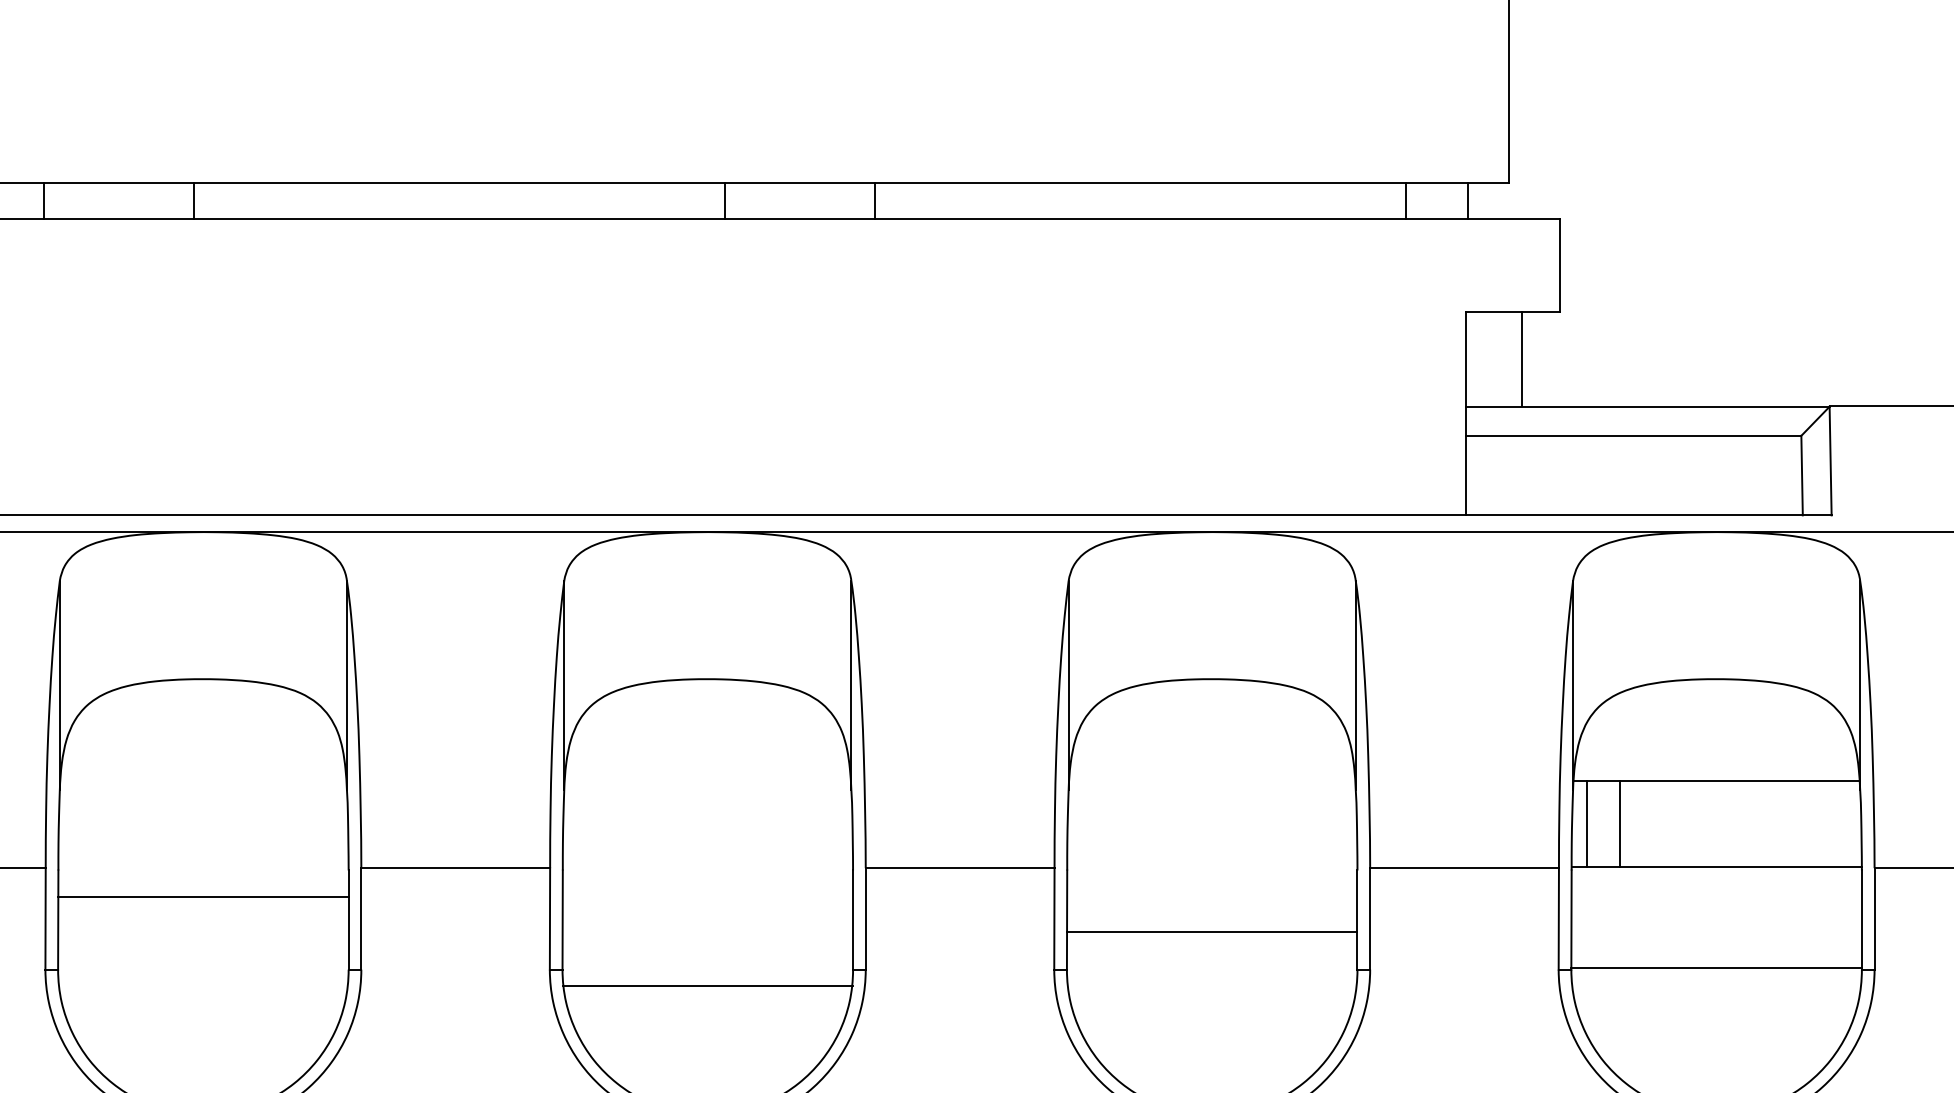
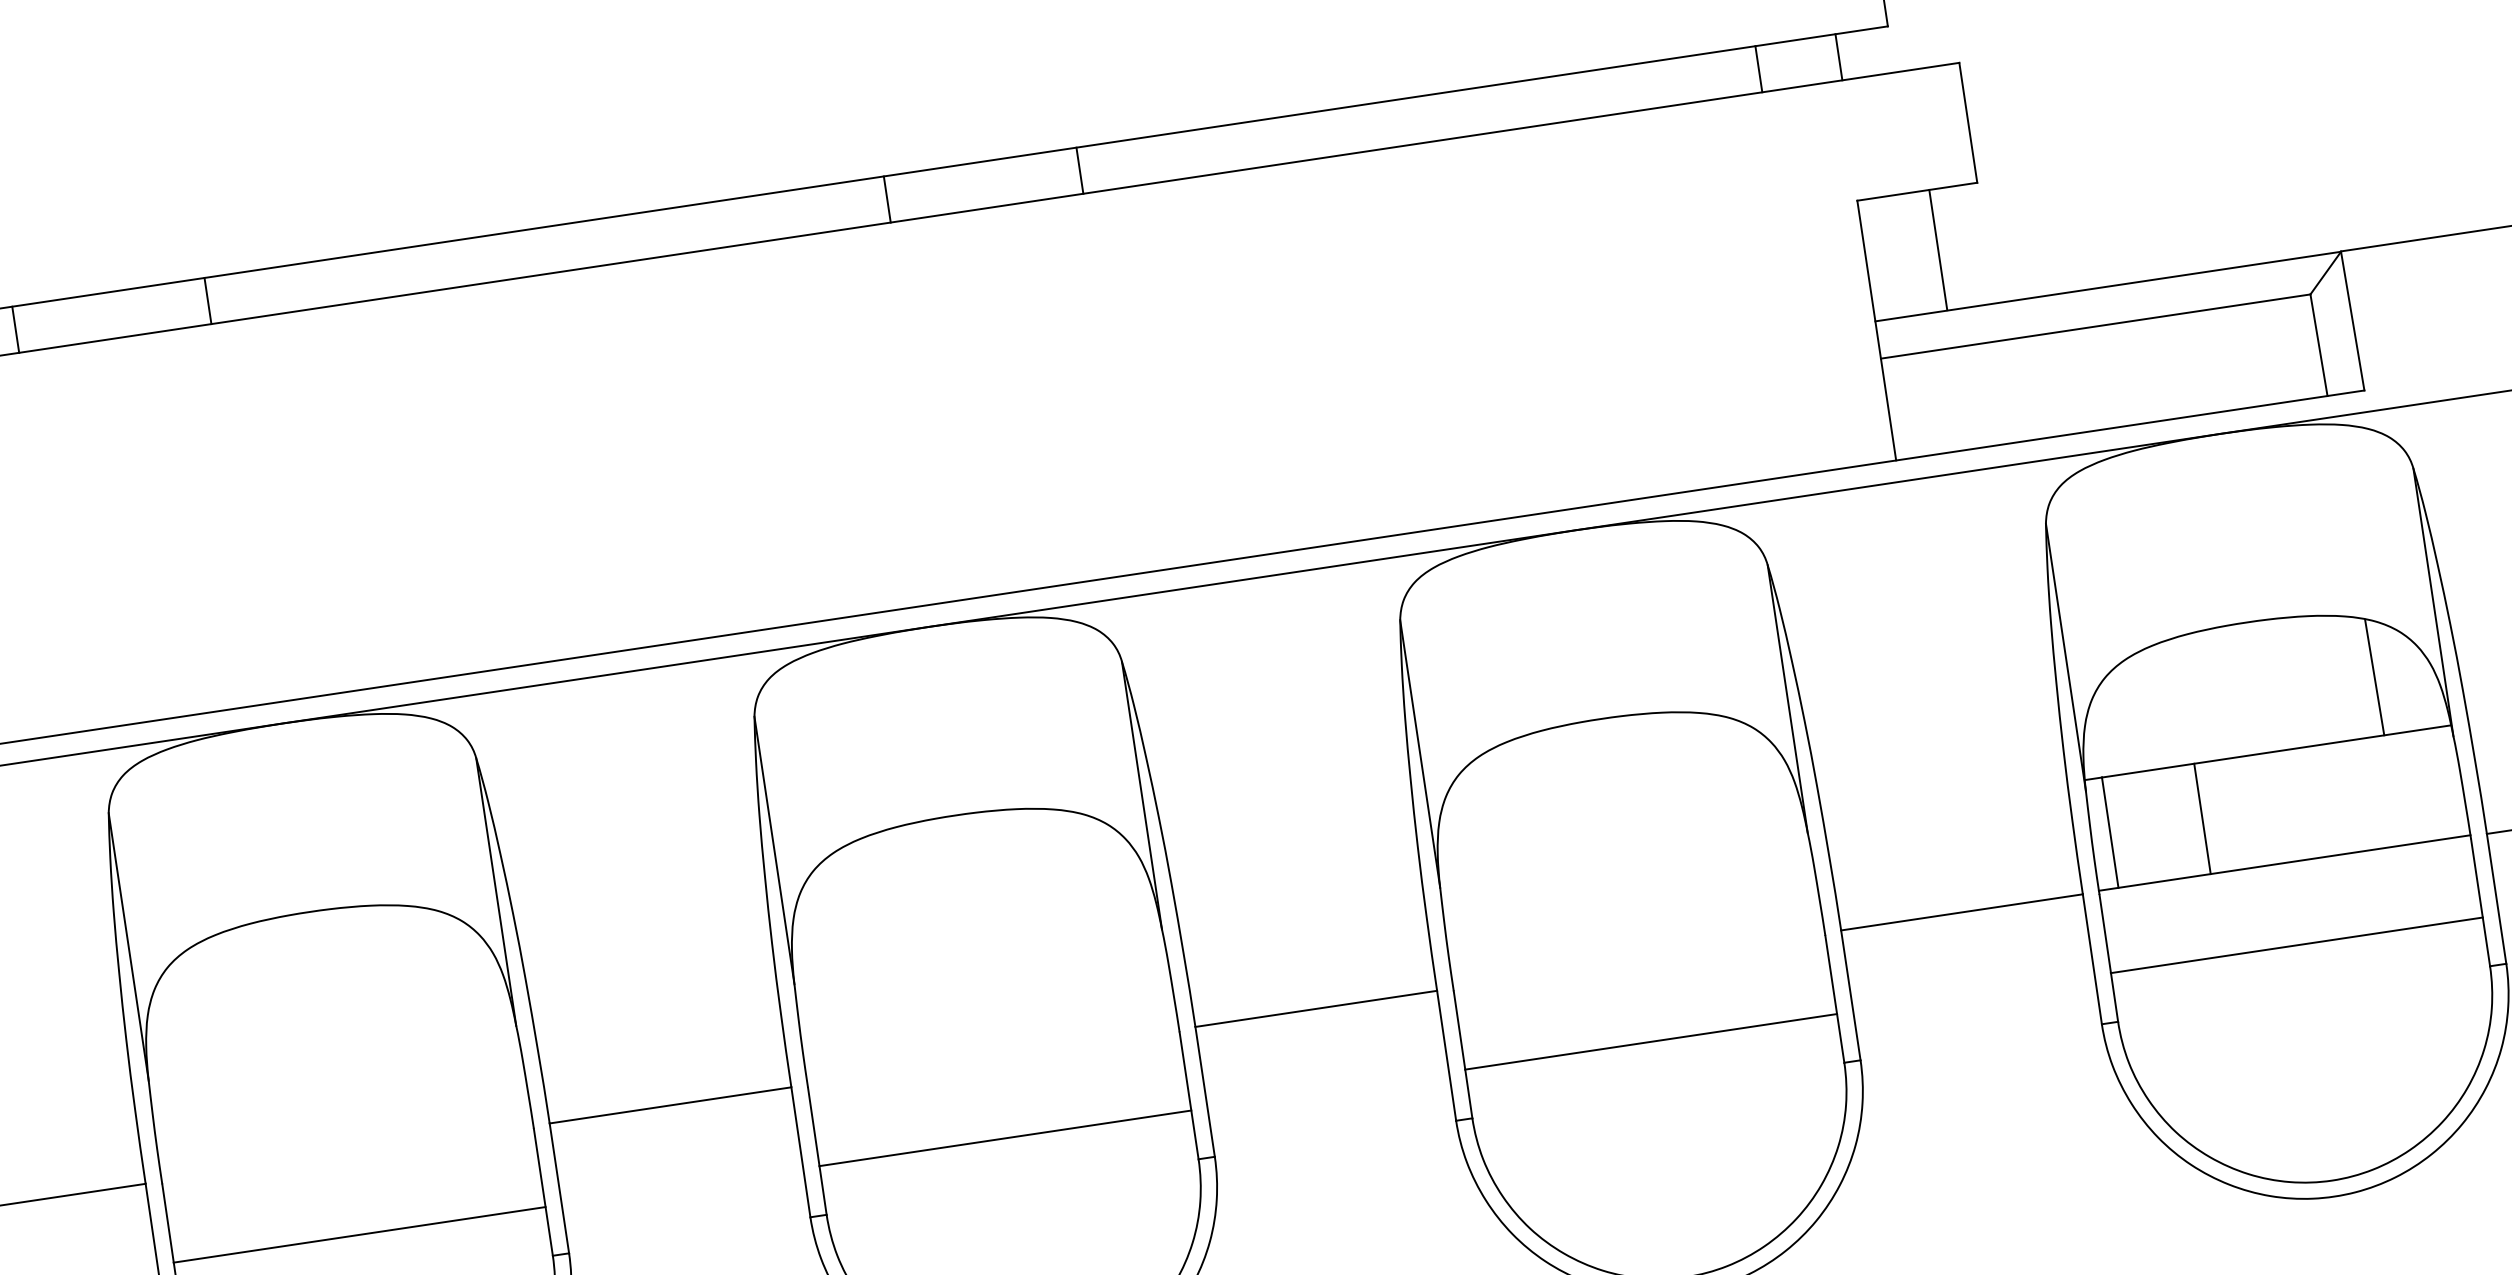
line: (1806, 735) -> (2374, 677), added
line: (1619, 824) -> (2201, 819), moved
line: (203, 896) -> (359, 1234), moved
line: (1716, 967) -> (2296, 945), moved
line: (707, 985) -> (1004, 1138), moved

